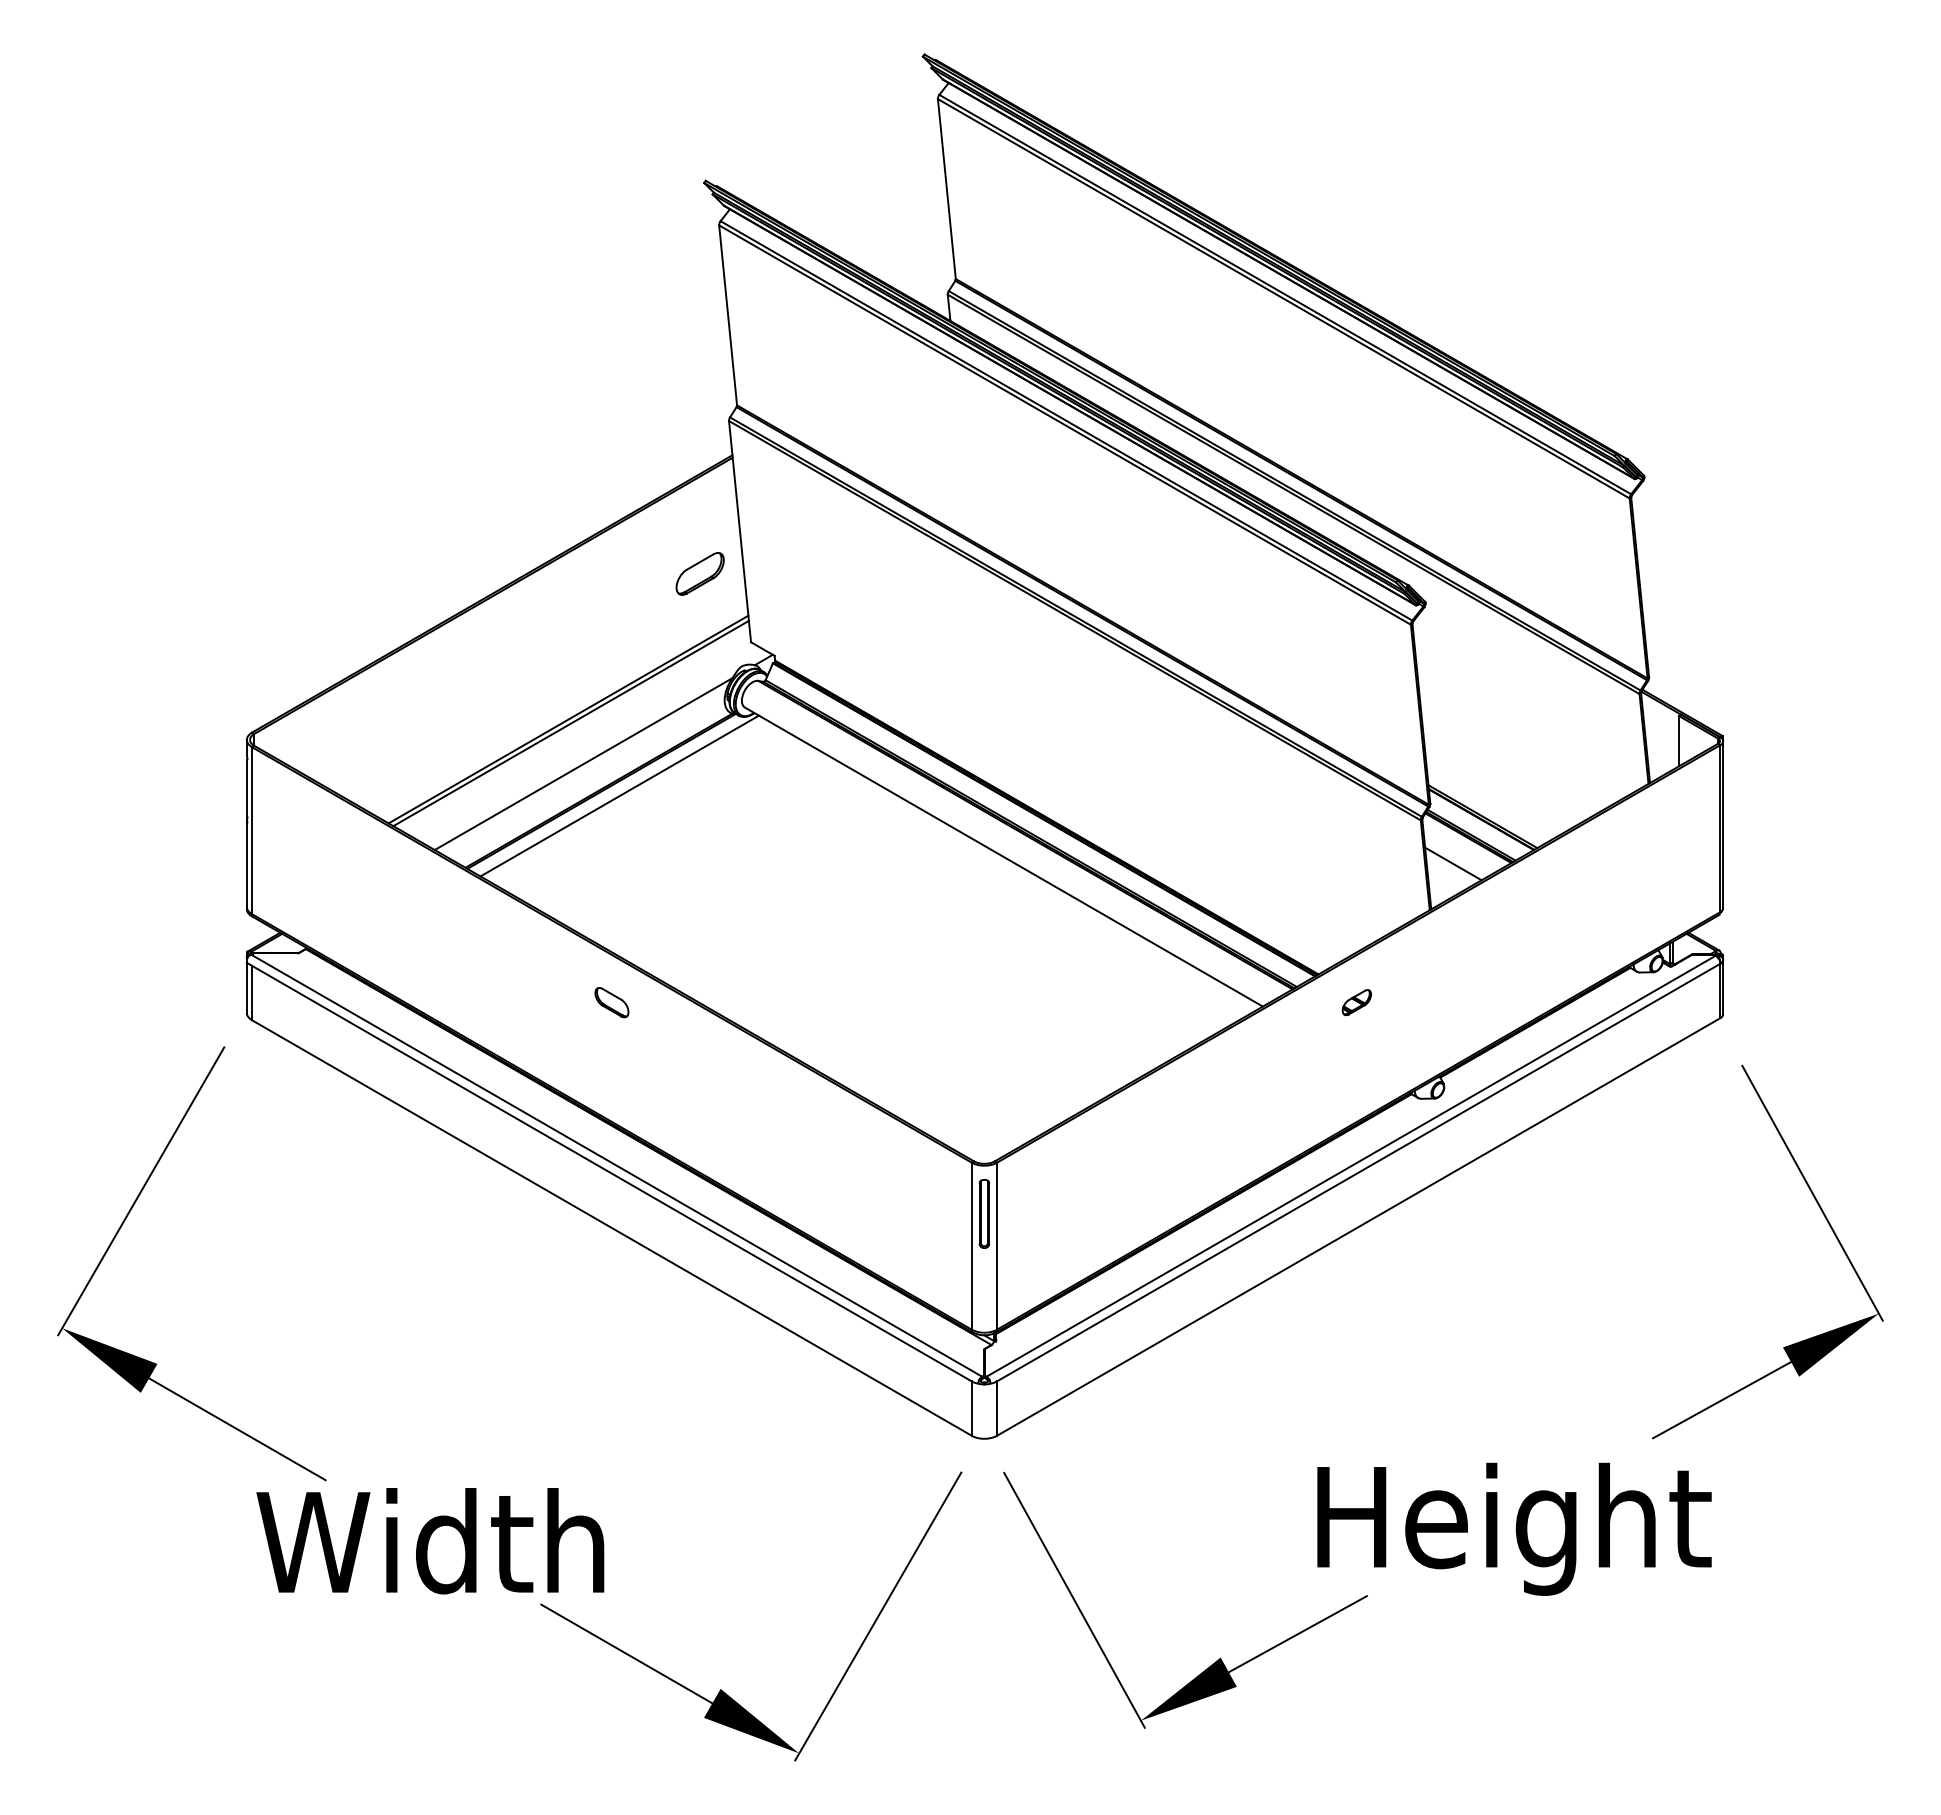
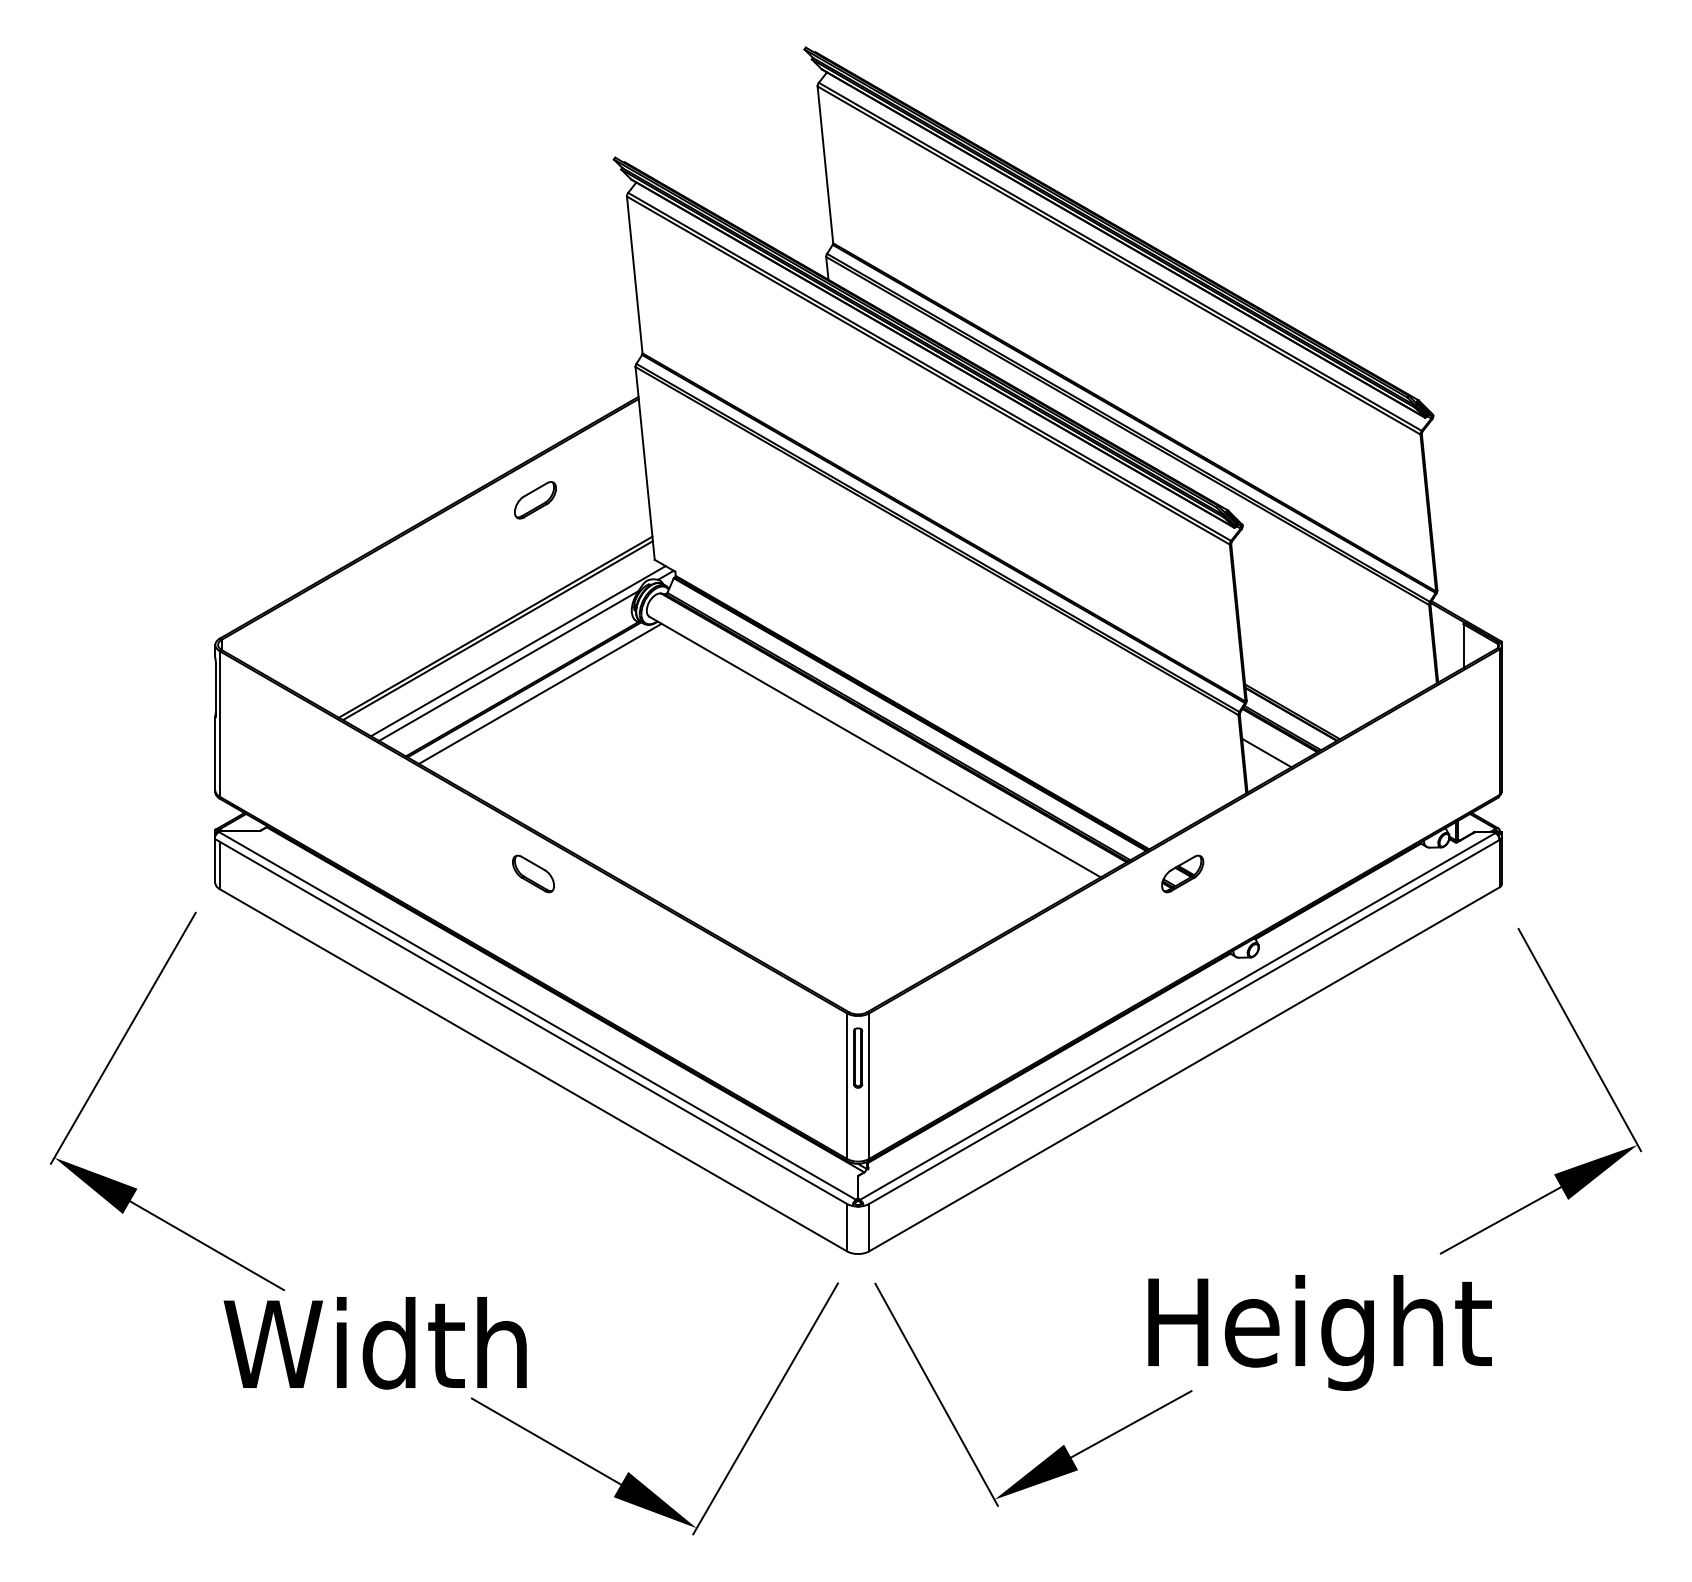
part: (699, 573) -> (534, 499), moved
line: (594, 746) -> (518, 650), added
part: (611, 1002) -> (533, 873), size x1.43
part: (1356, 1002) -> (1182, 873), size x1.67

